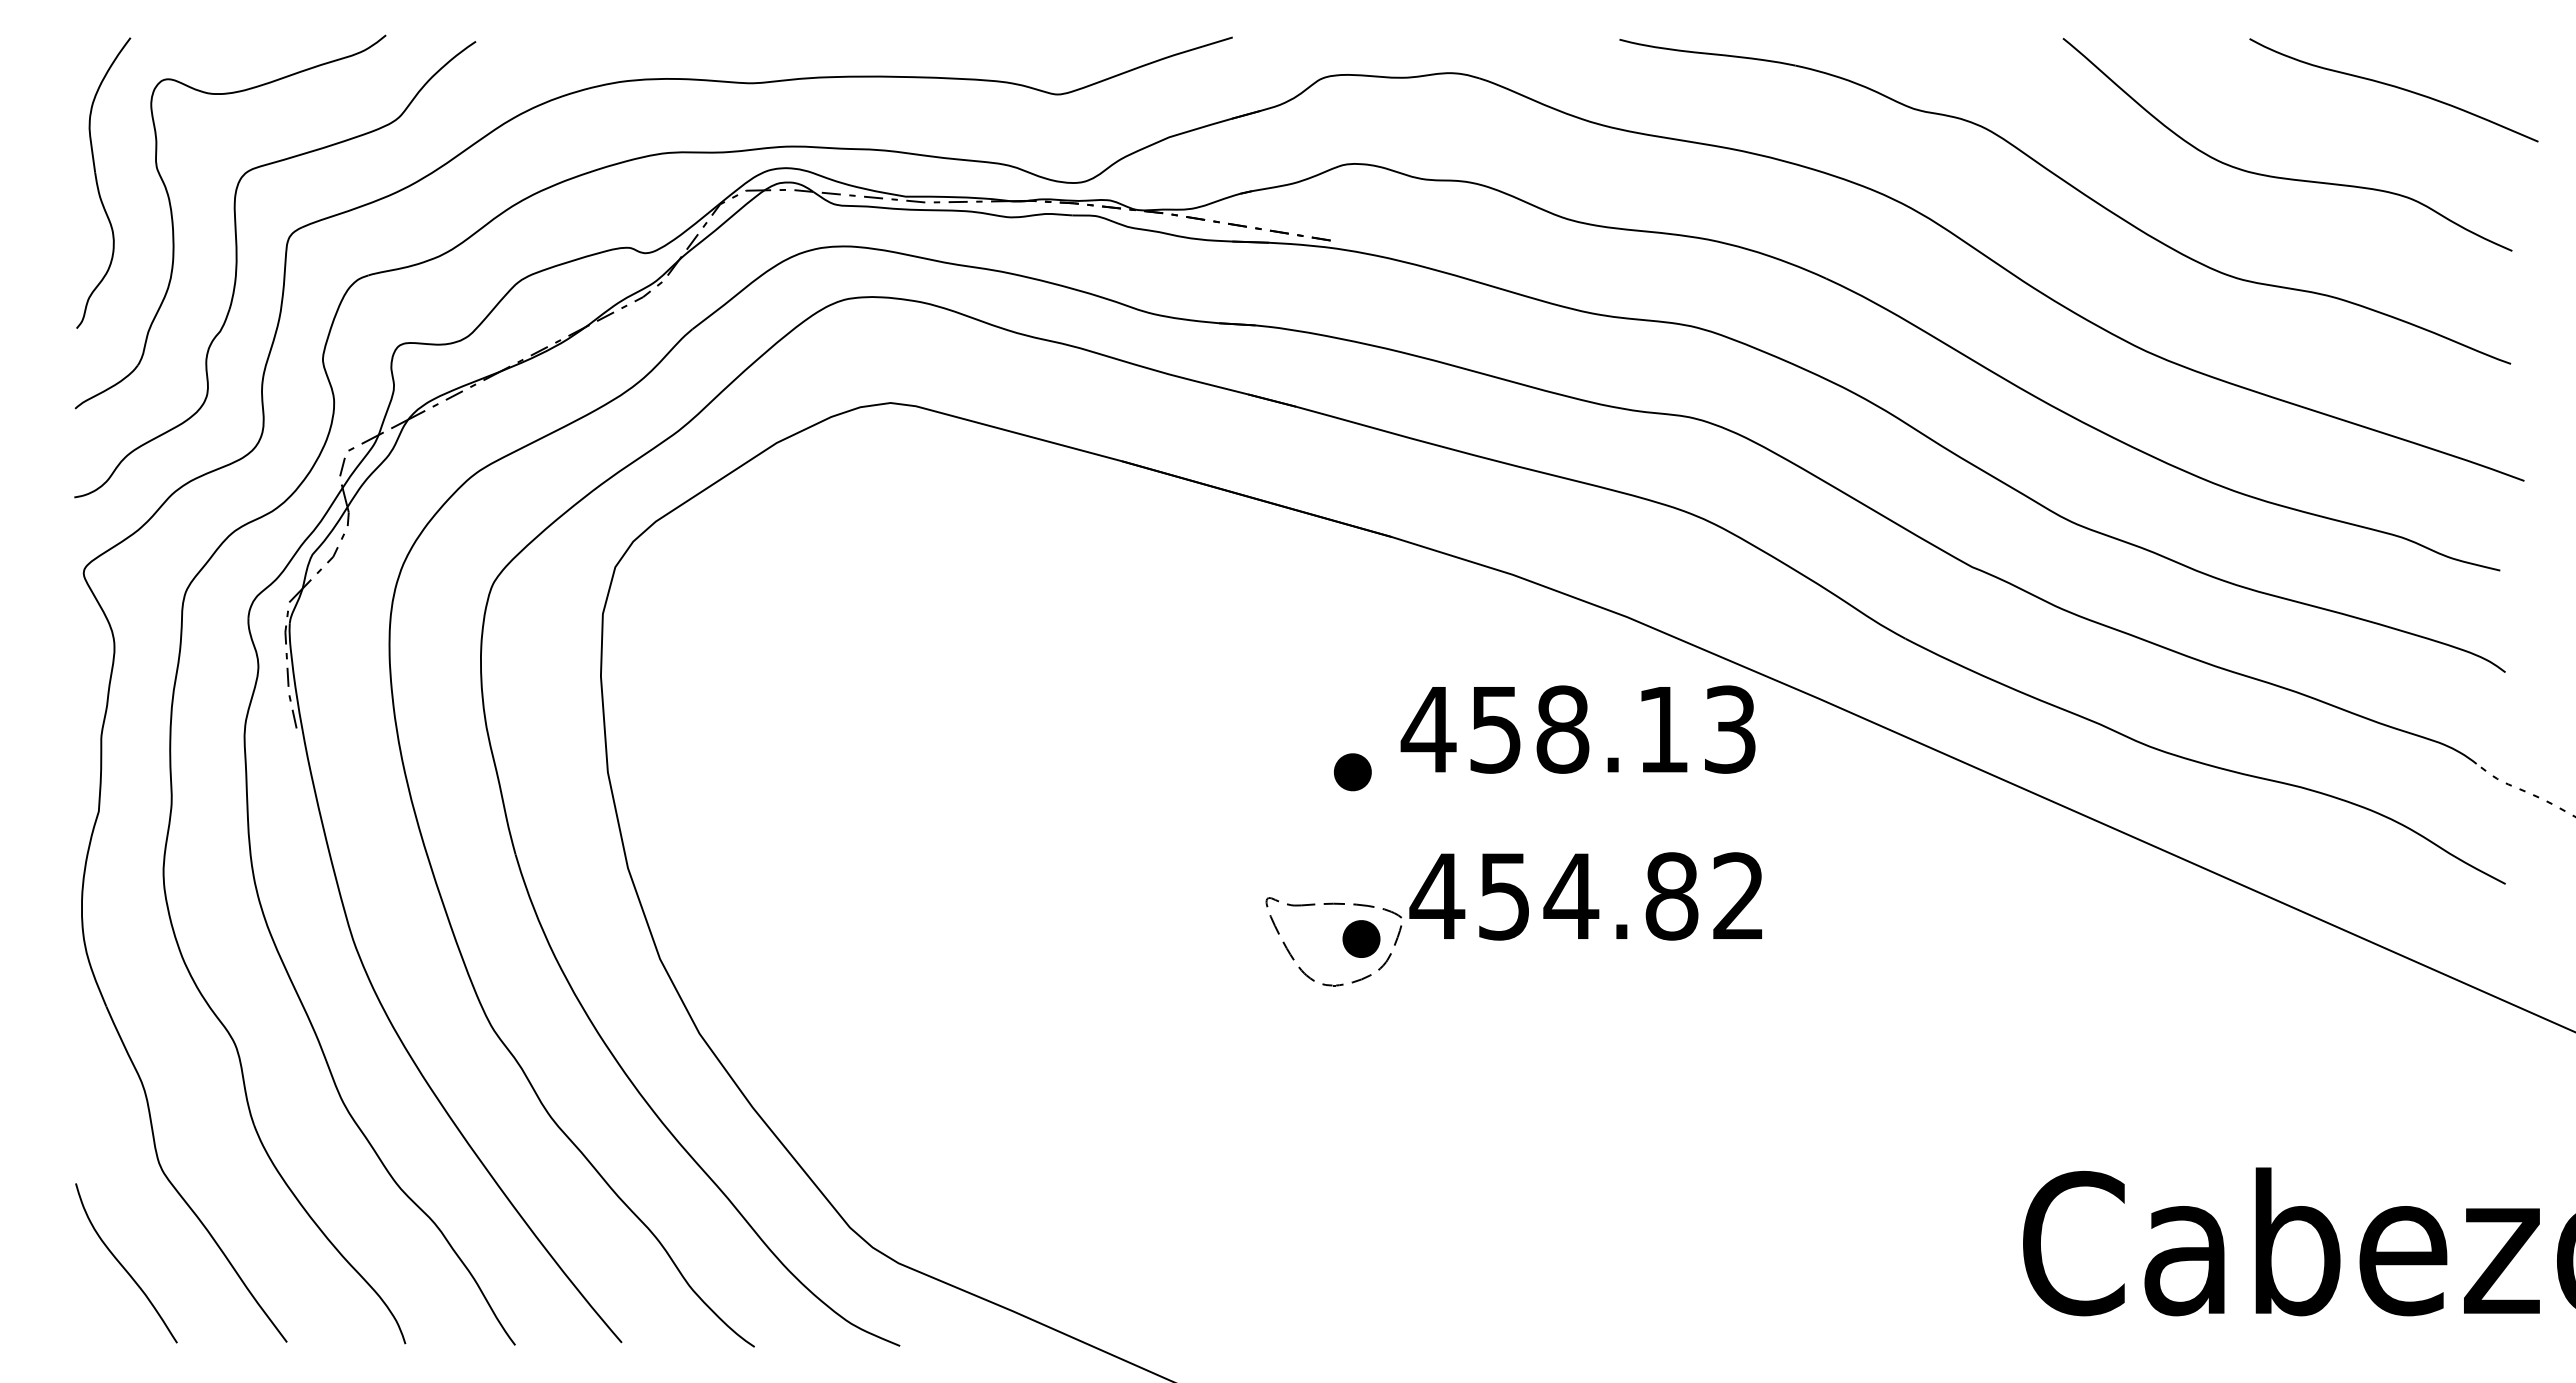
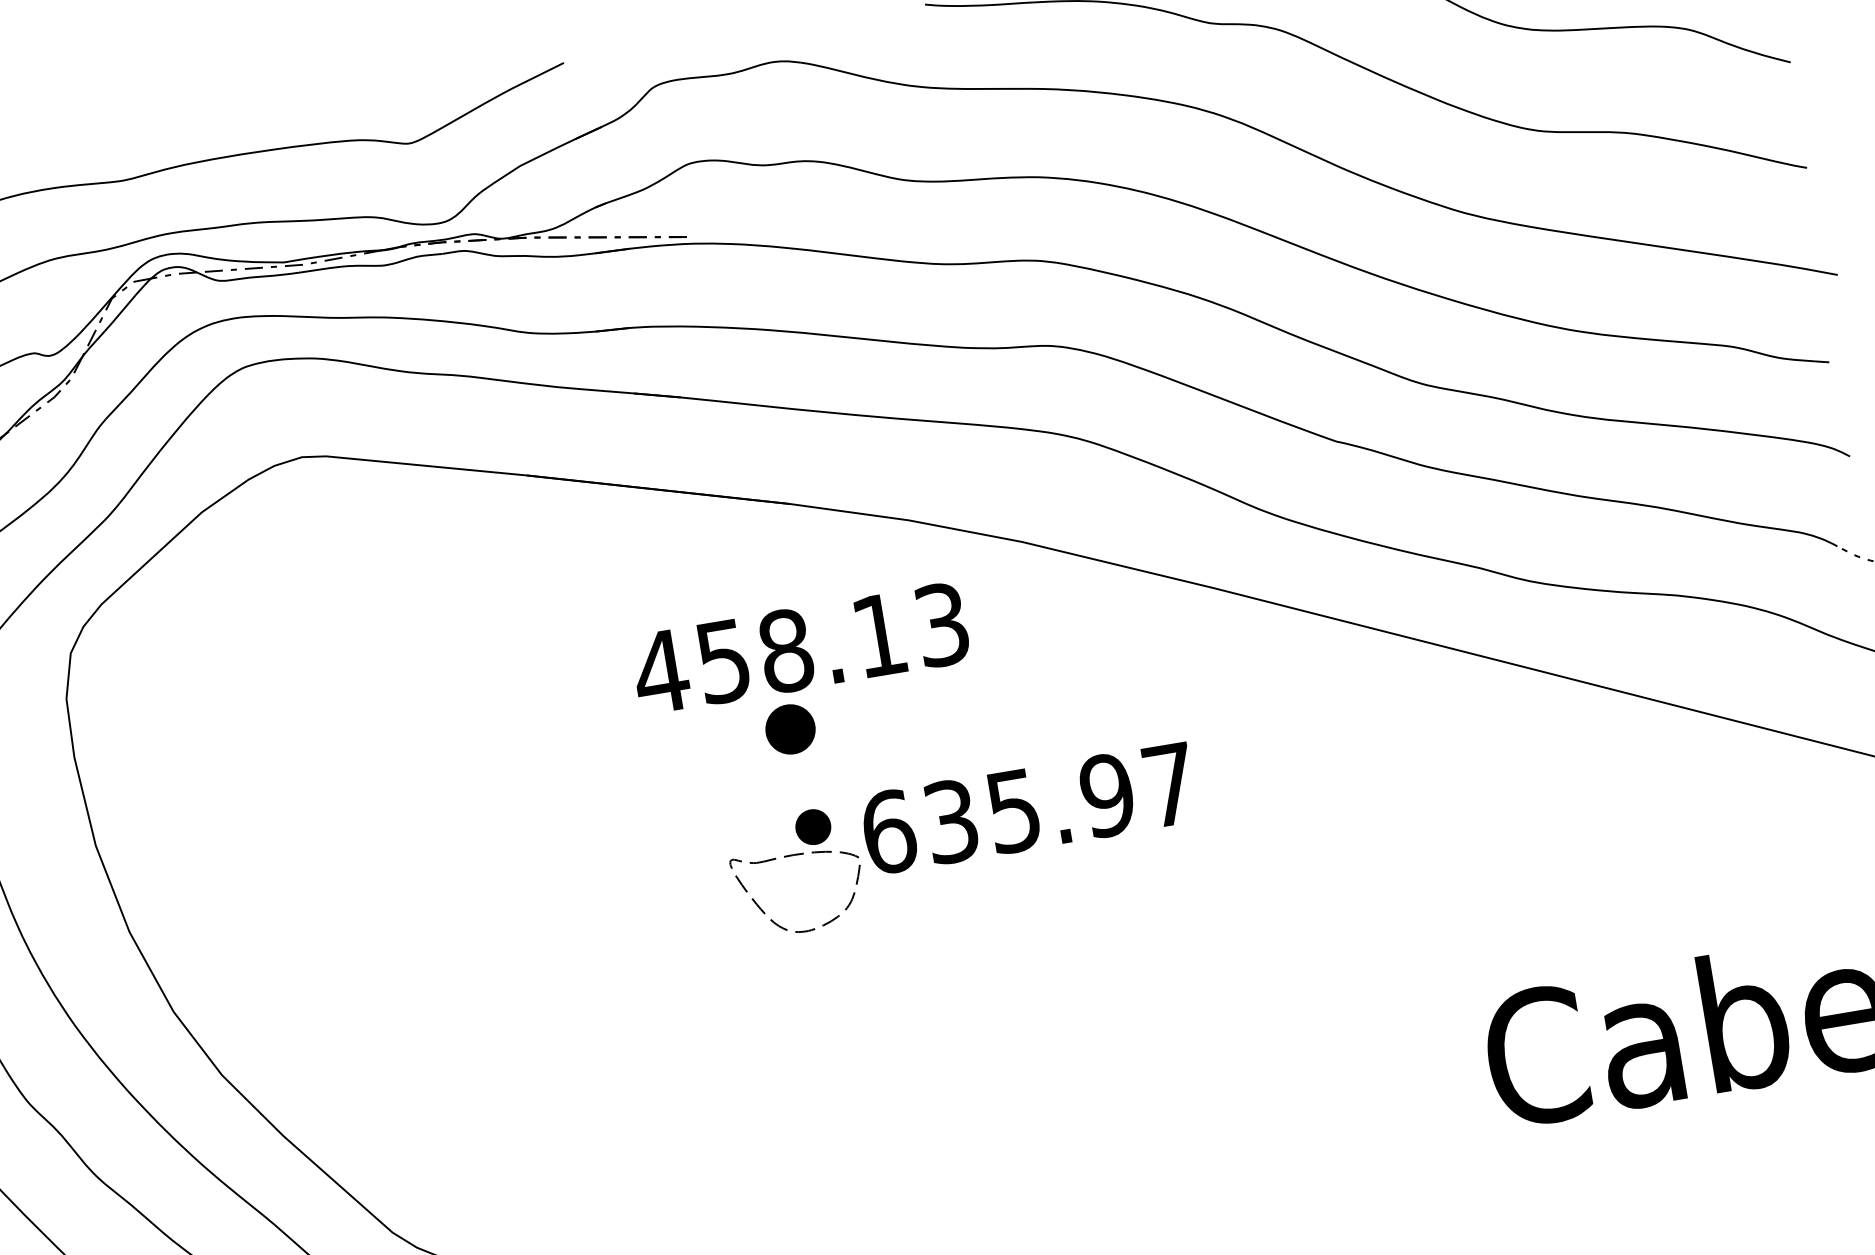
text: (1577, 729) -> (799, 648), moved
part: (1352, 772) -> (790, 729), size x1.4
text: (1586, 896) -> (1027, 808), 454.82 -> 635.97
part: (1361, 938) -> (813, 826), moved

